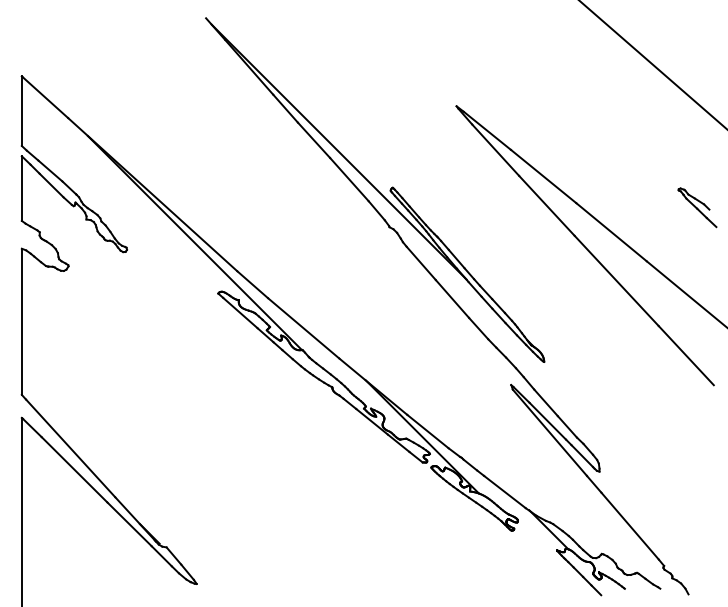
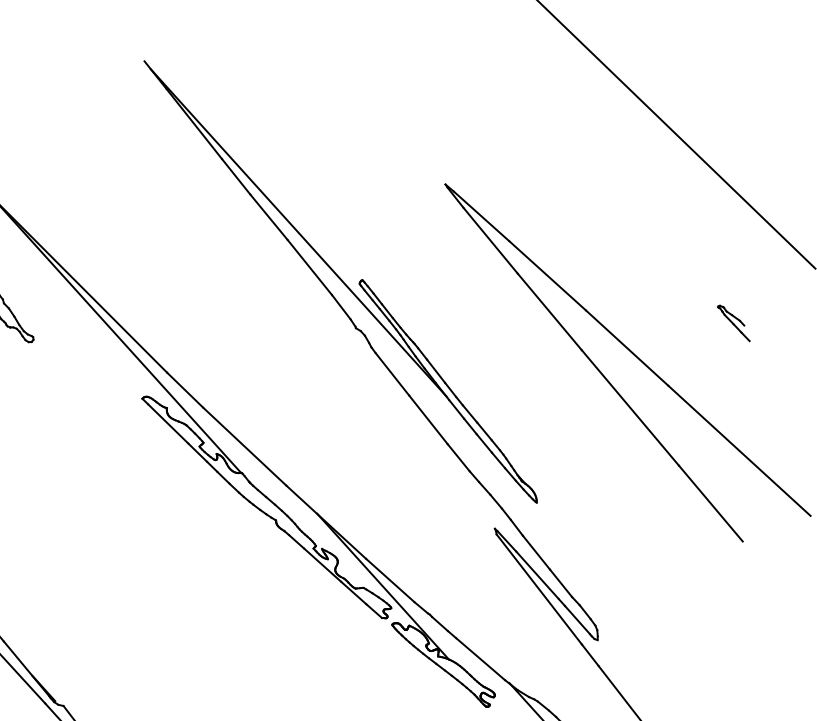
part: (697, 207) -> (733, 323), size x0.71

